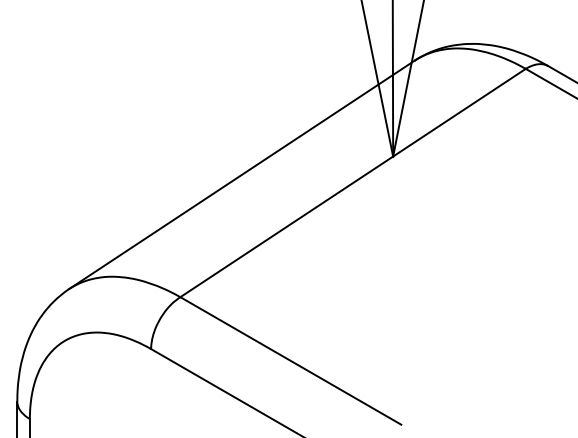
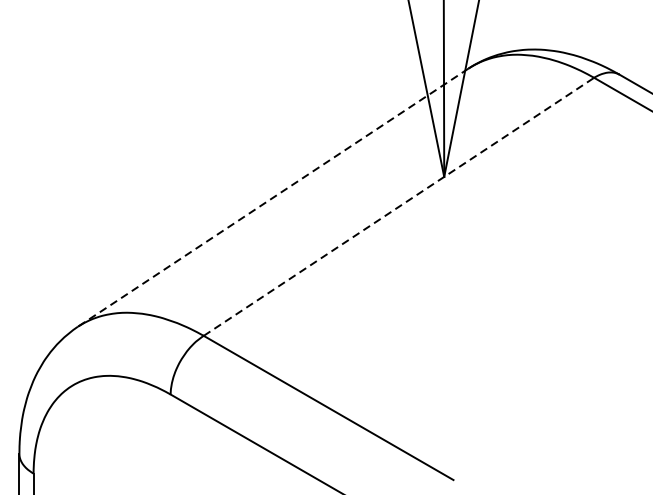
line: (241, 175) -> (272, 198), solid -> dashed
line: (353, 182) -> (399, 206), solid -> dashed

